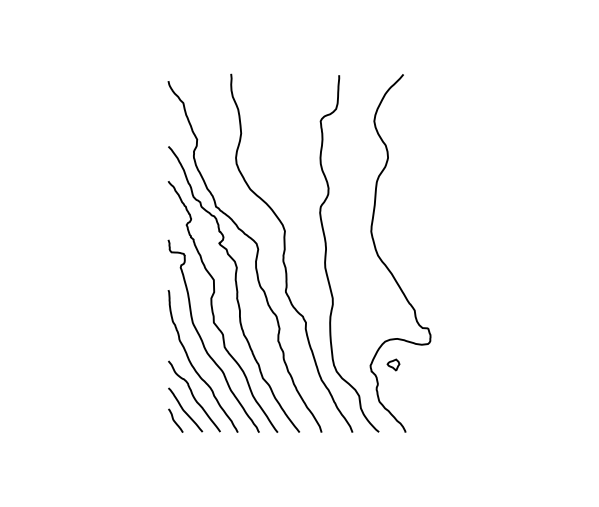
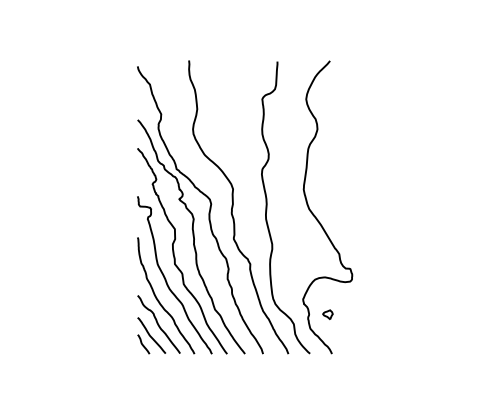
part: (392, 364) -> (327, 314), moved

